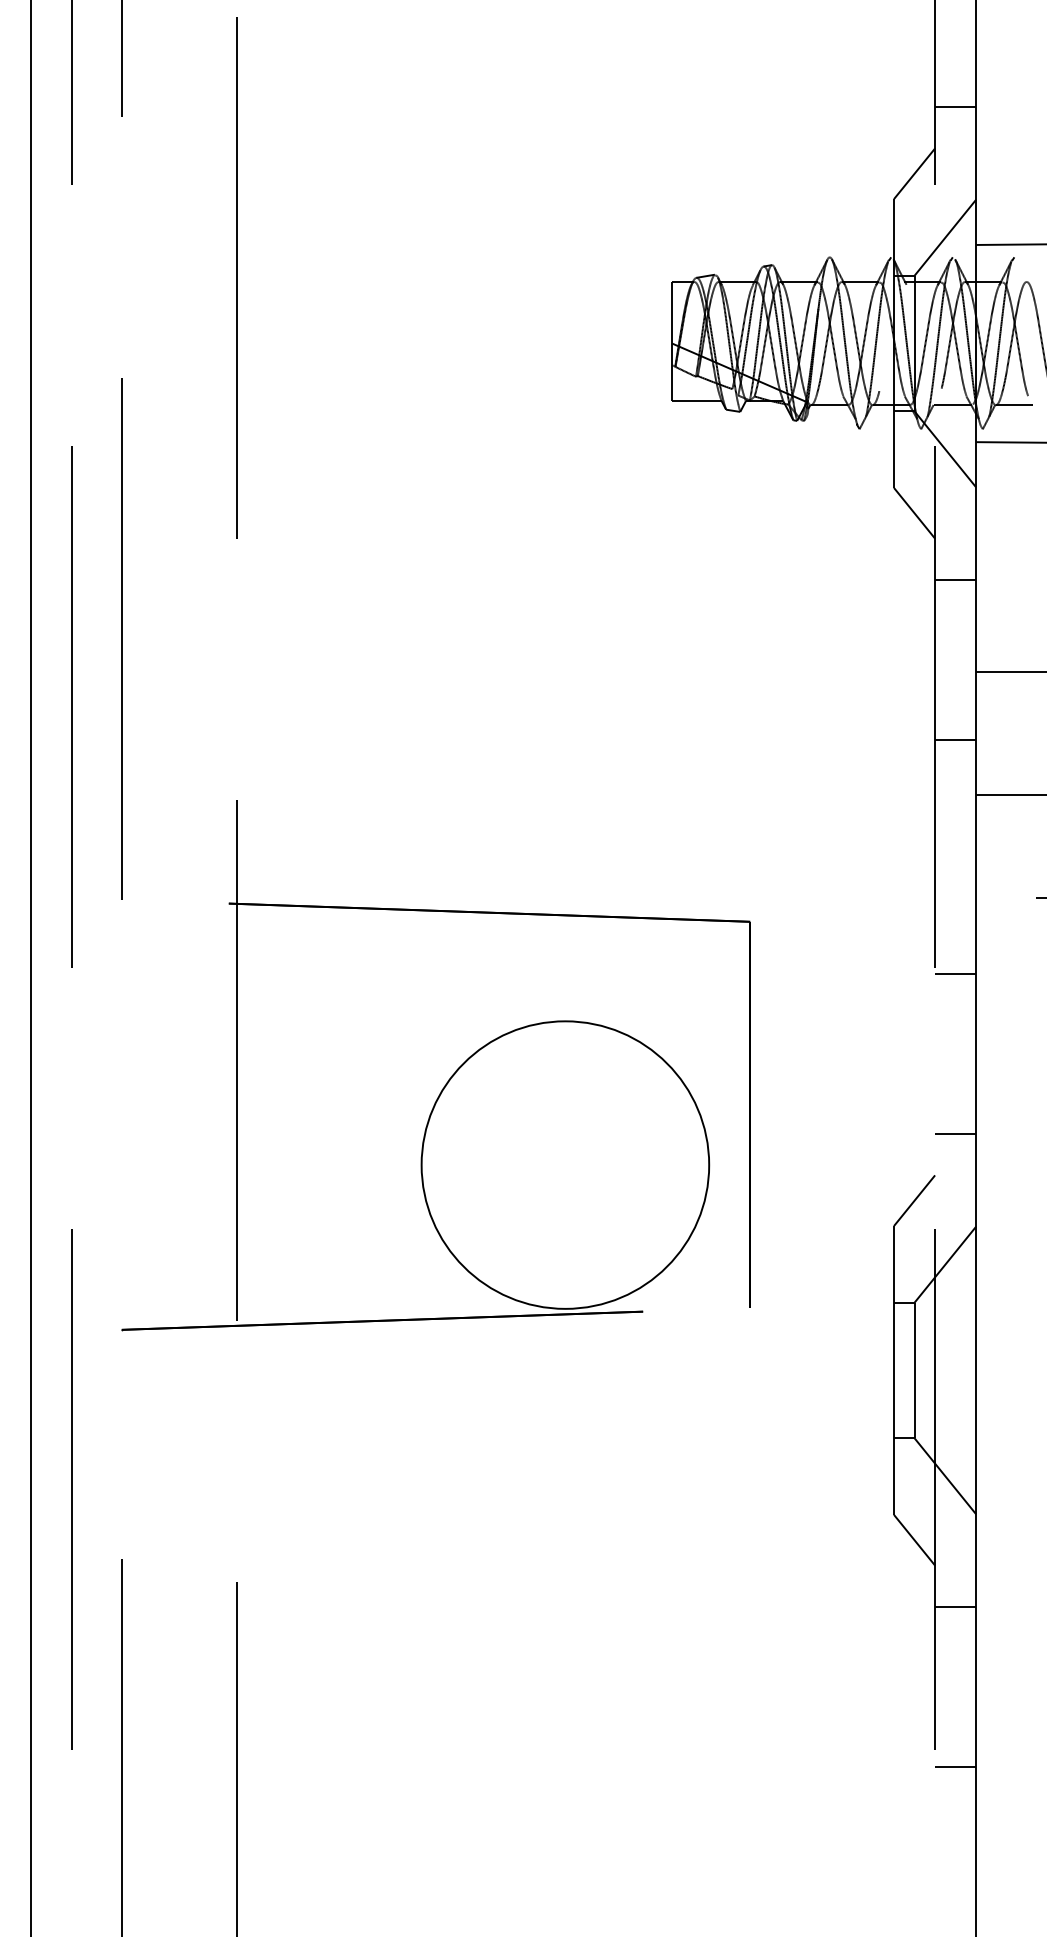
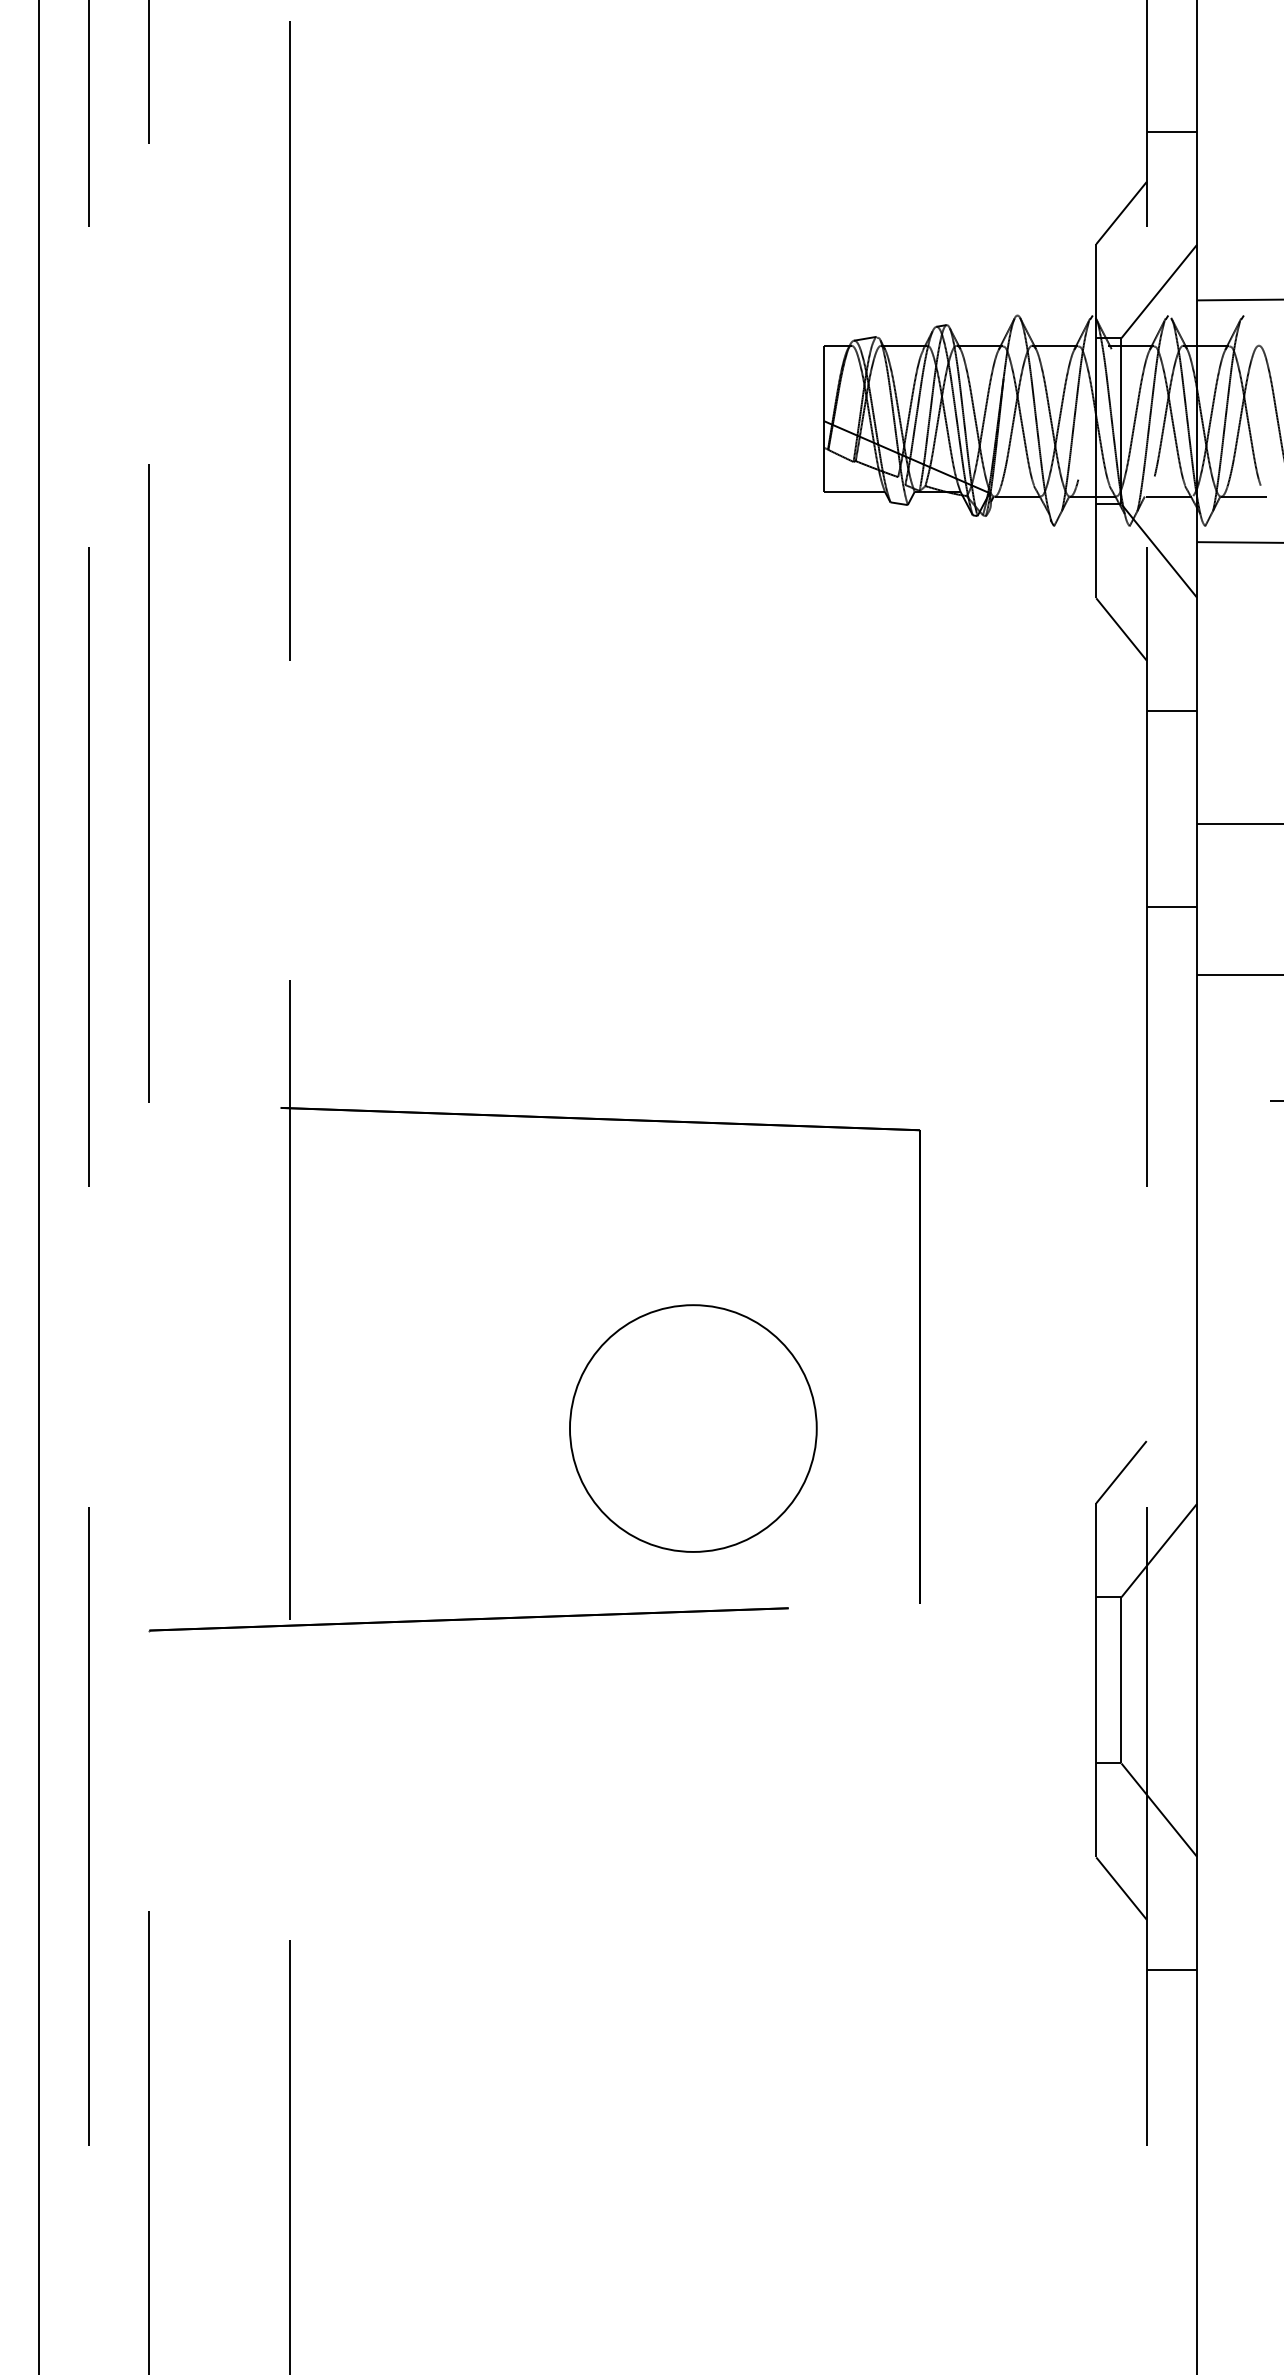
line: (955, 974) -> (1171, 1194), removed
line: (955, 1134) -> (1171, 1391), removed
circle: (565, 1164) -> (693, 1427), size x0.7
line: (955, 1766) -> (1171, 2165), removed

